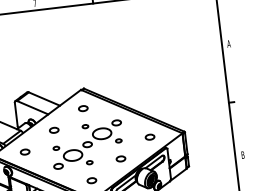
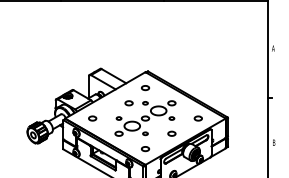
part: (53, 130) -> (128, 103), moved

